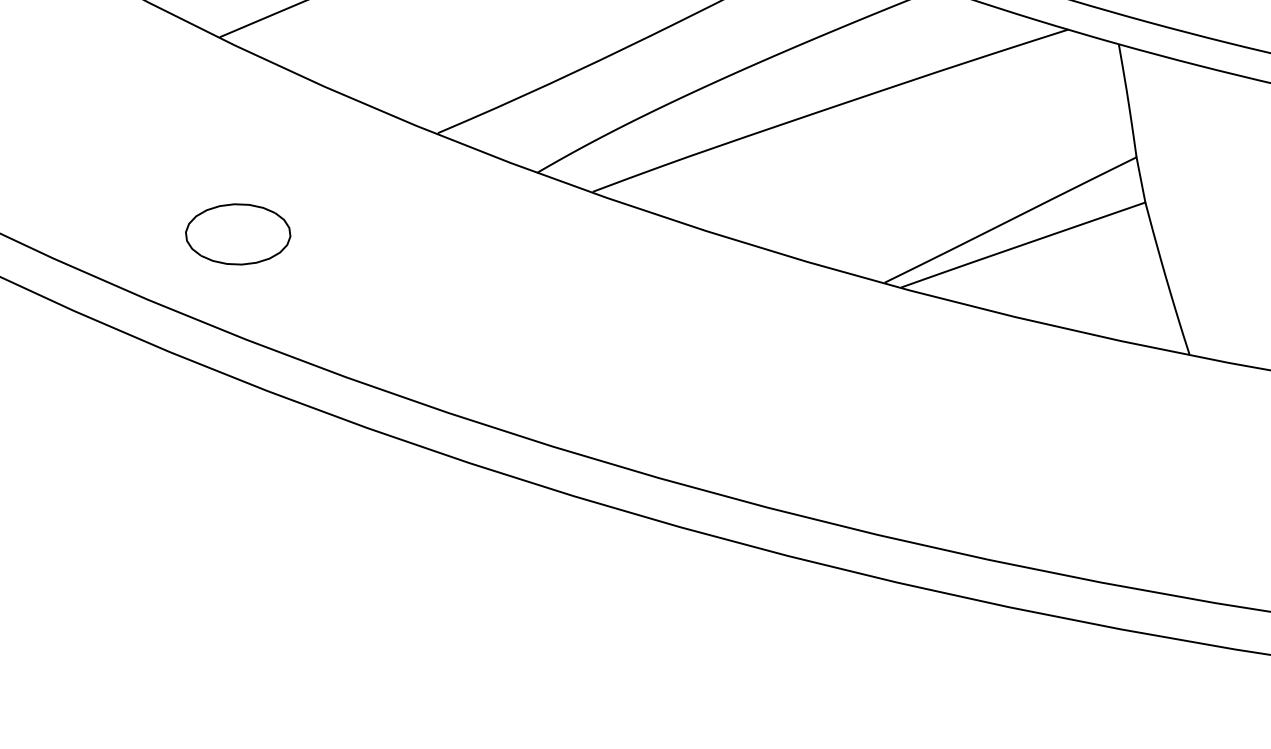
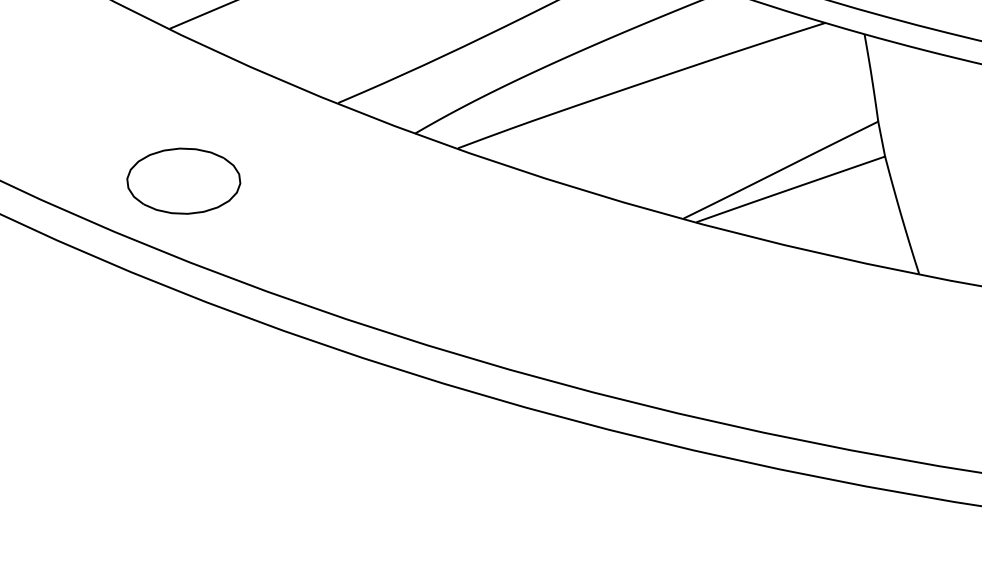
part: (238, 234) -> (184, 181), size x1.4

